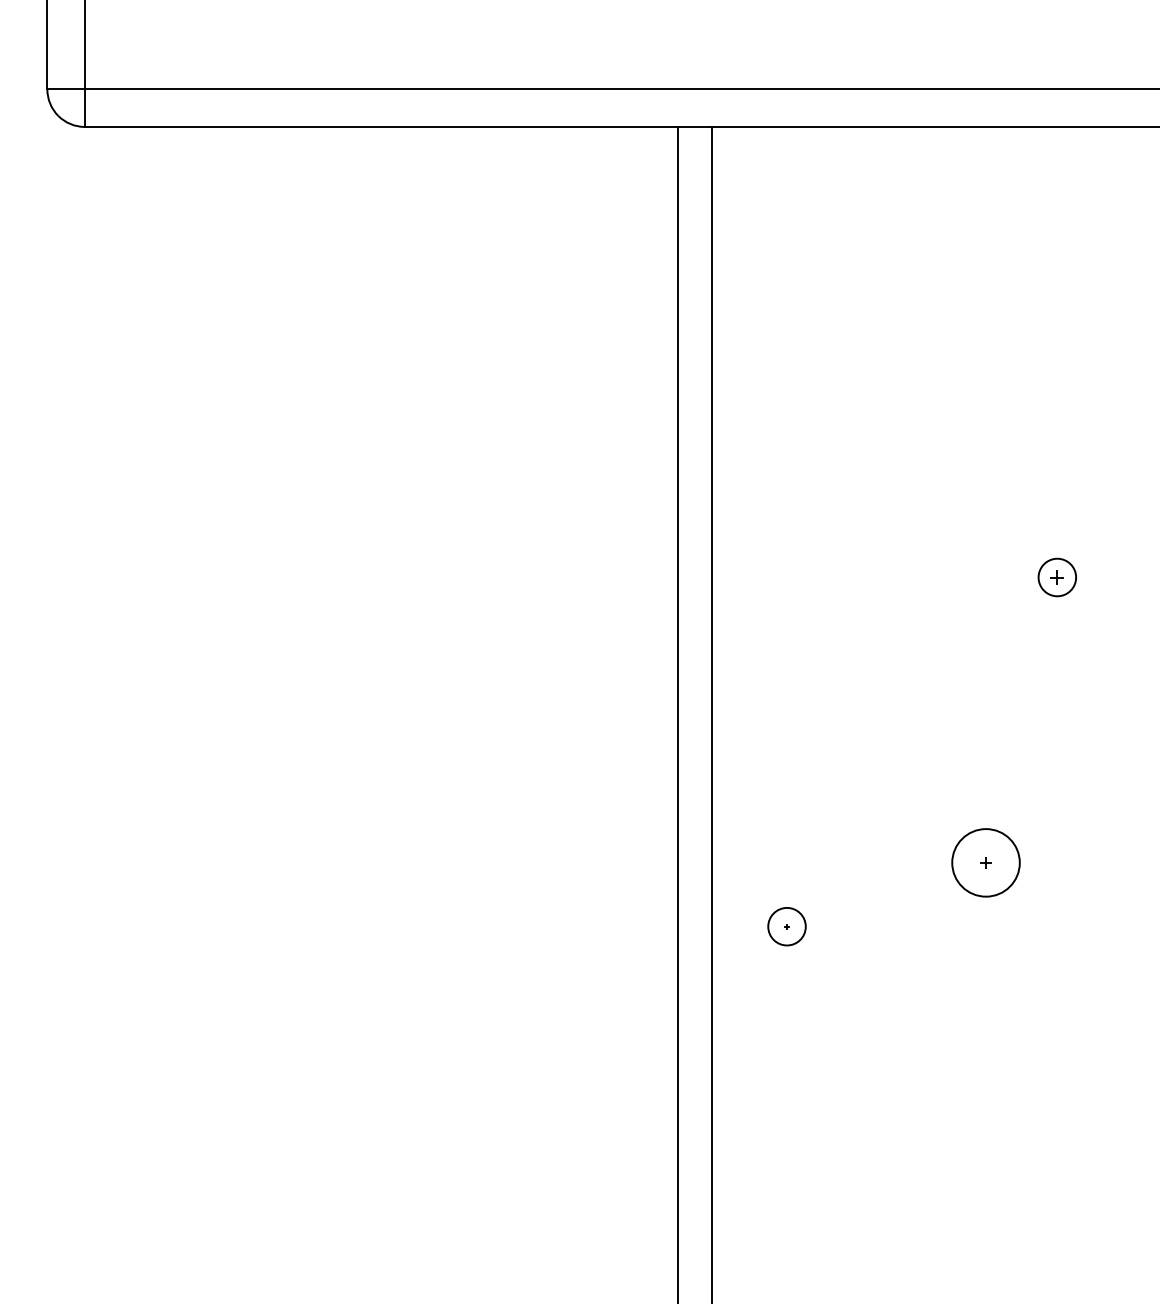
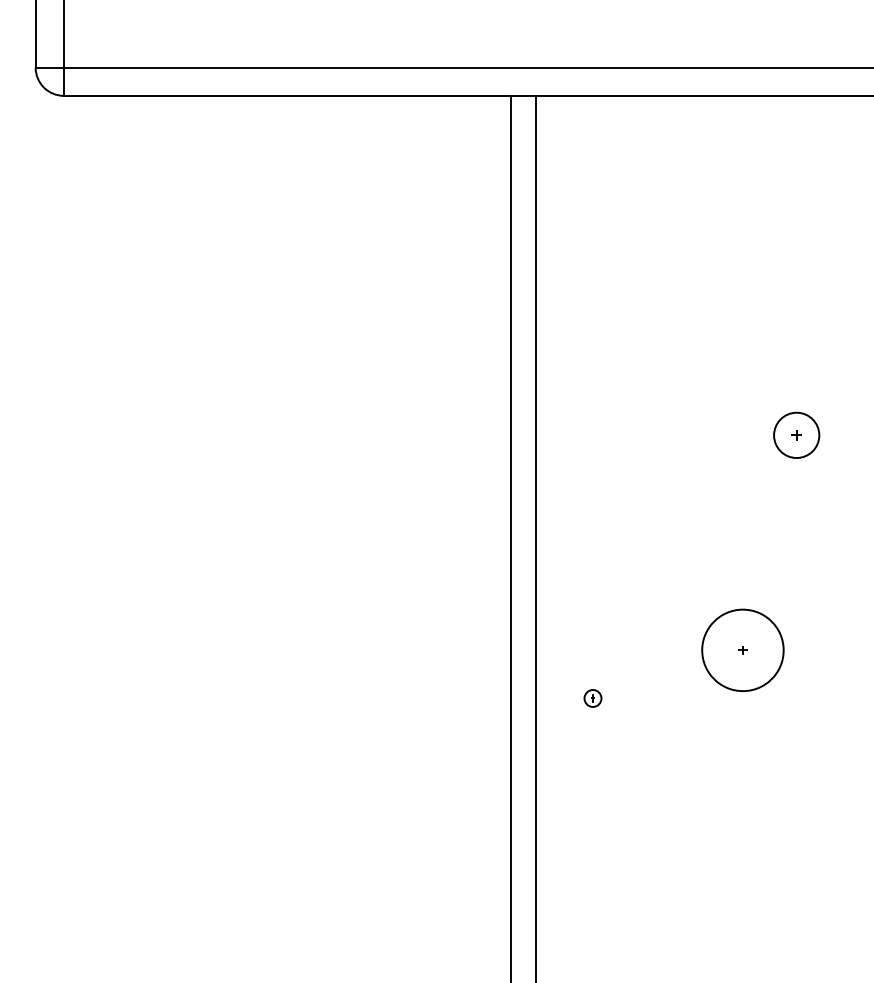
circle: (1057, 577) -> (796, 435), size x1.6
circle: (985, 862) -> (742, 650), size x1.6
circle: (786, 926) -> (592, 698), size x0.6

